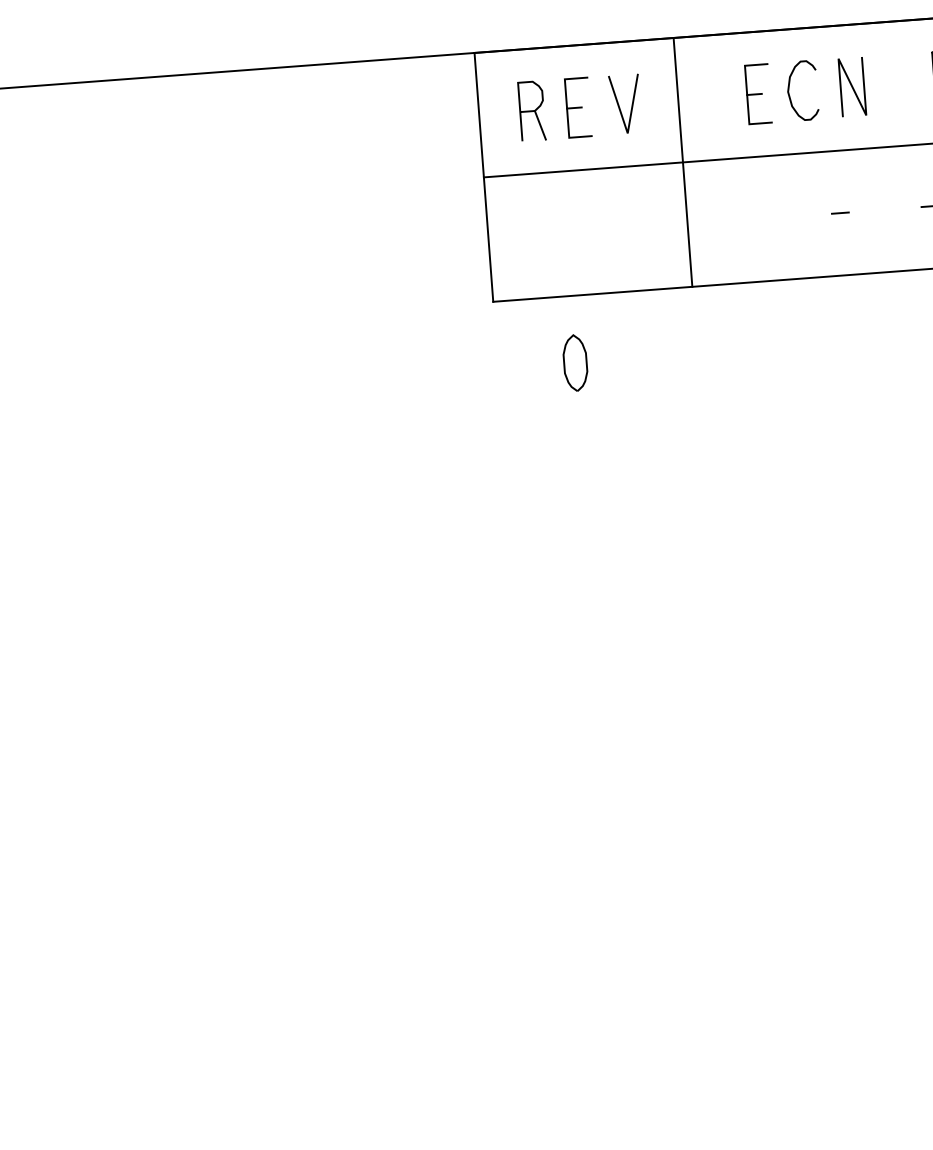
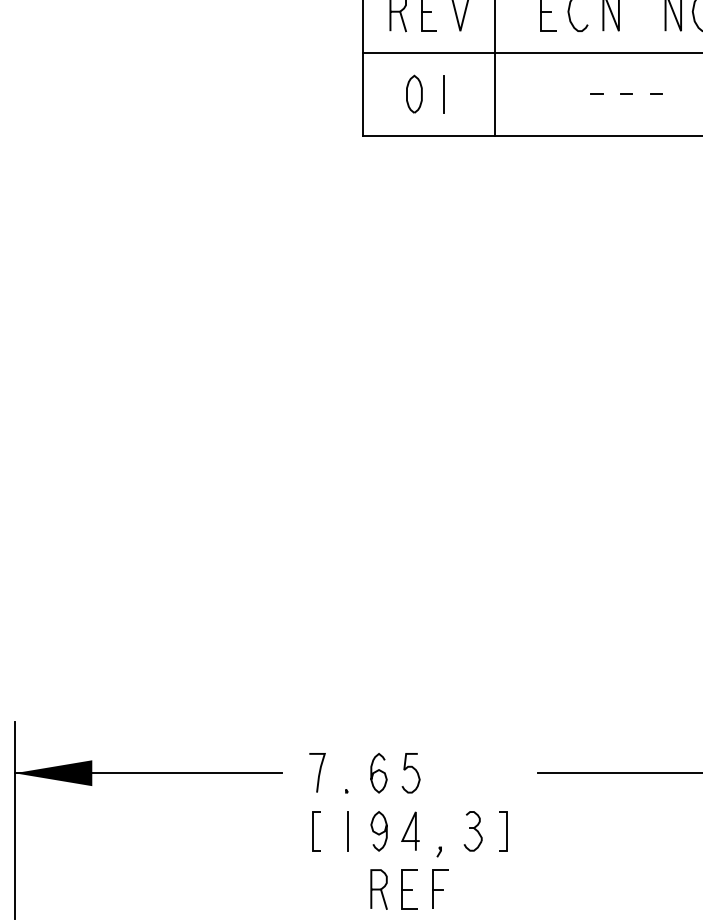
line: (884, 208) -> (626, 93), added
line: (610, 230) -> (444, 94), added
part: (575, 361) -> (414, 93), moved

